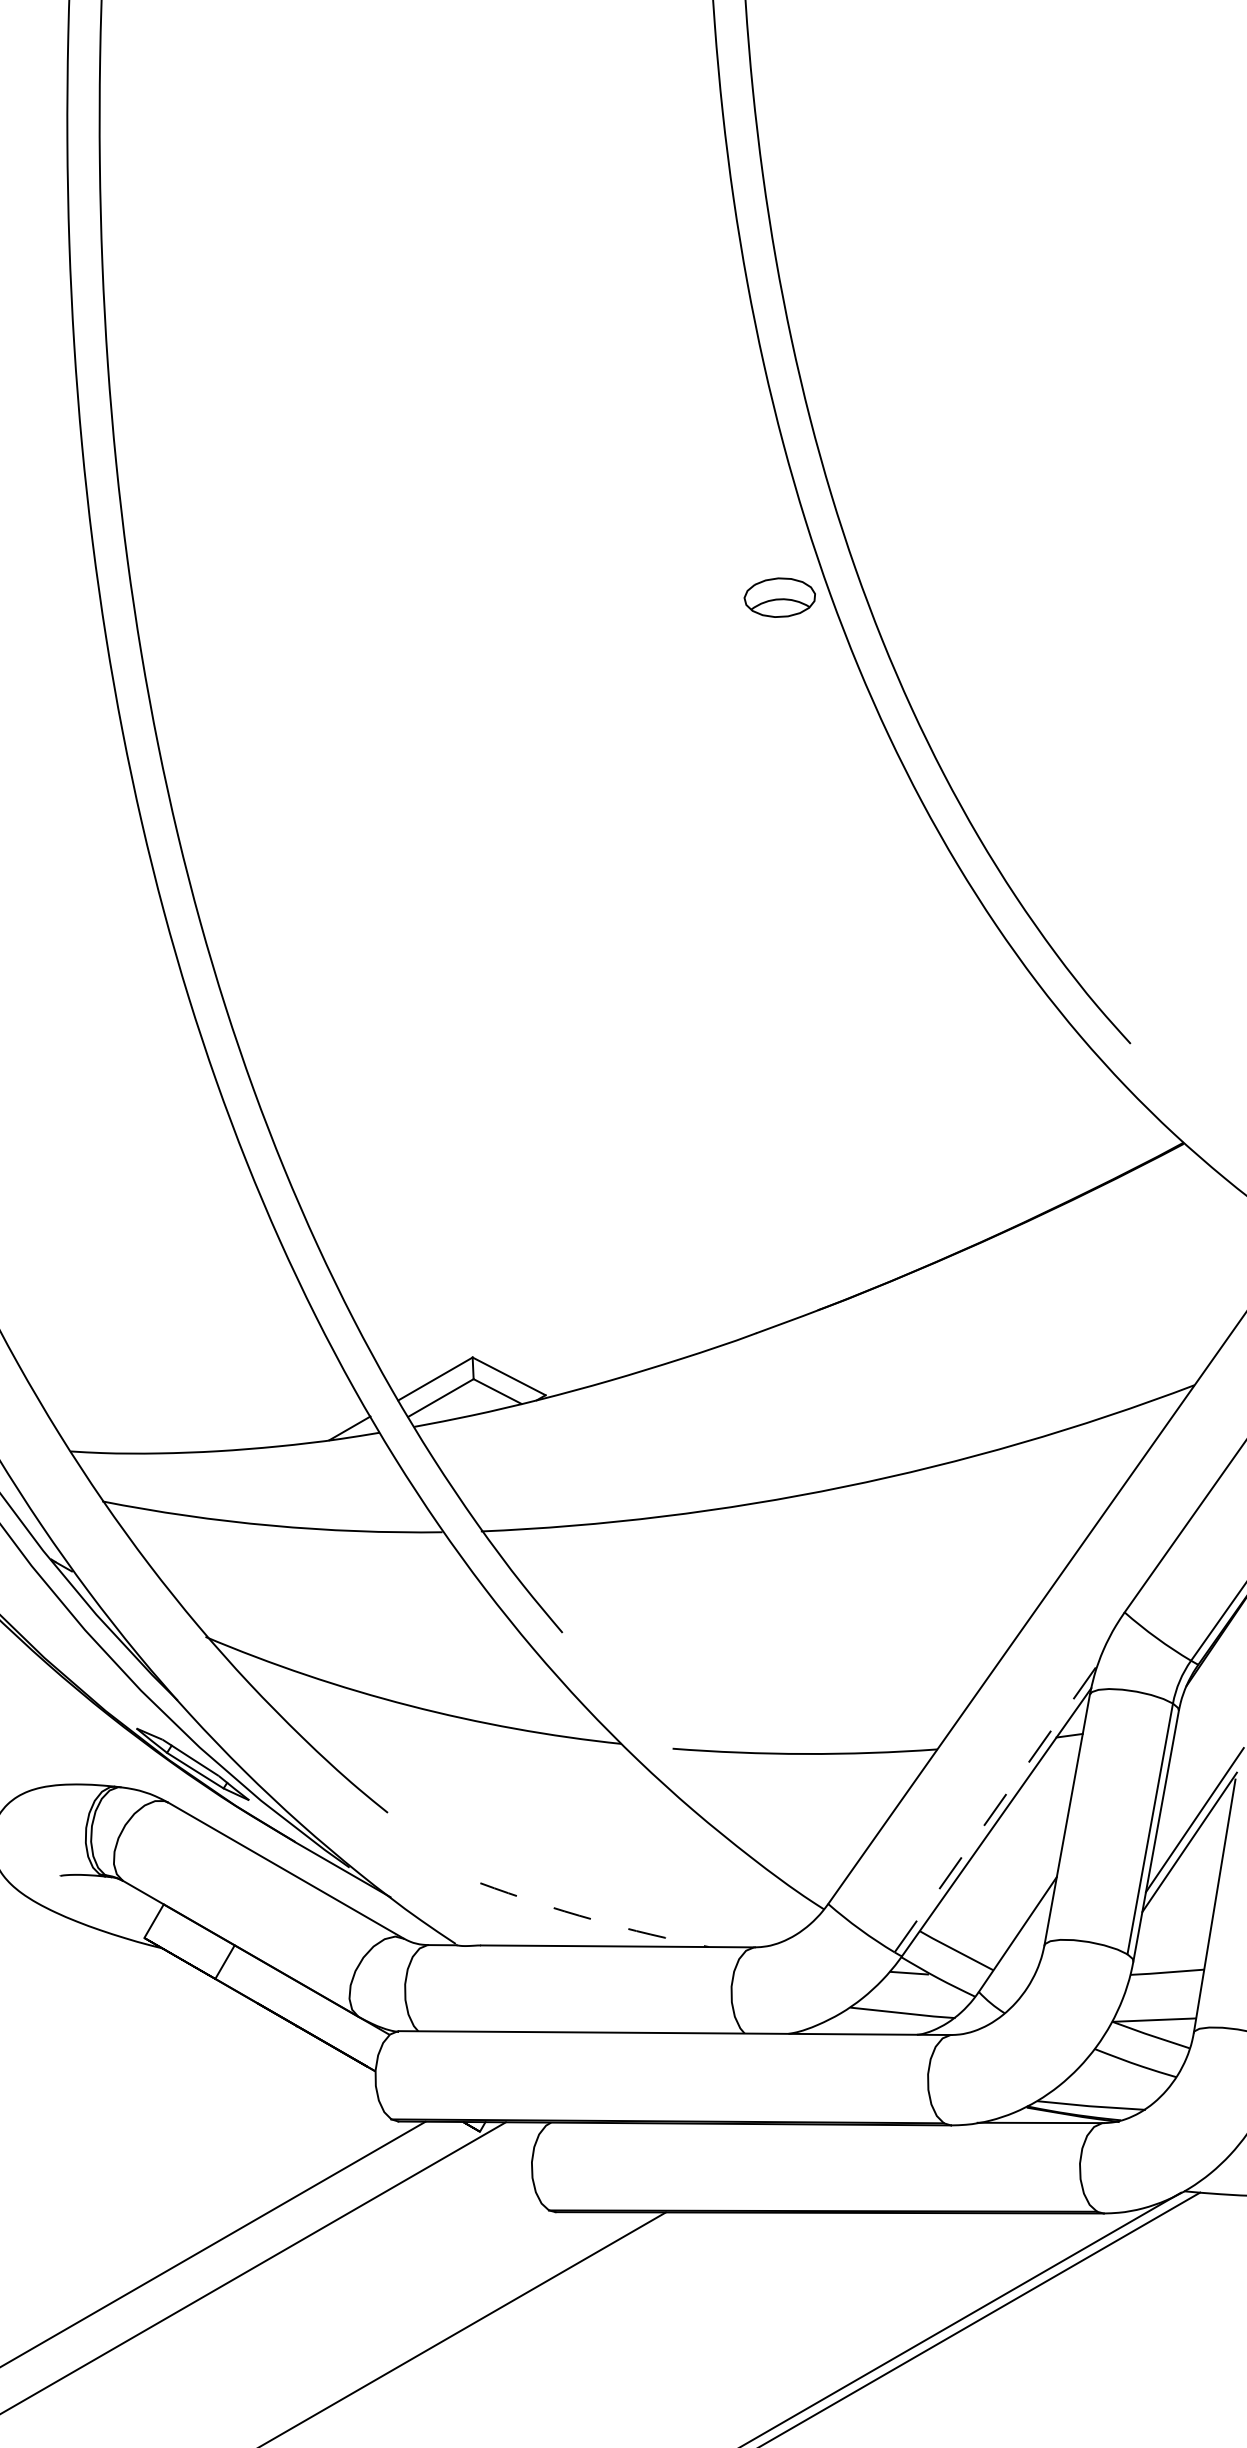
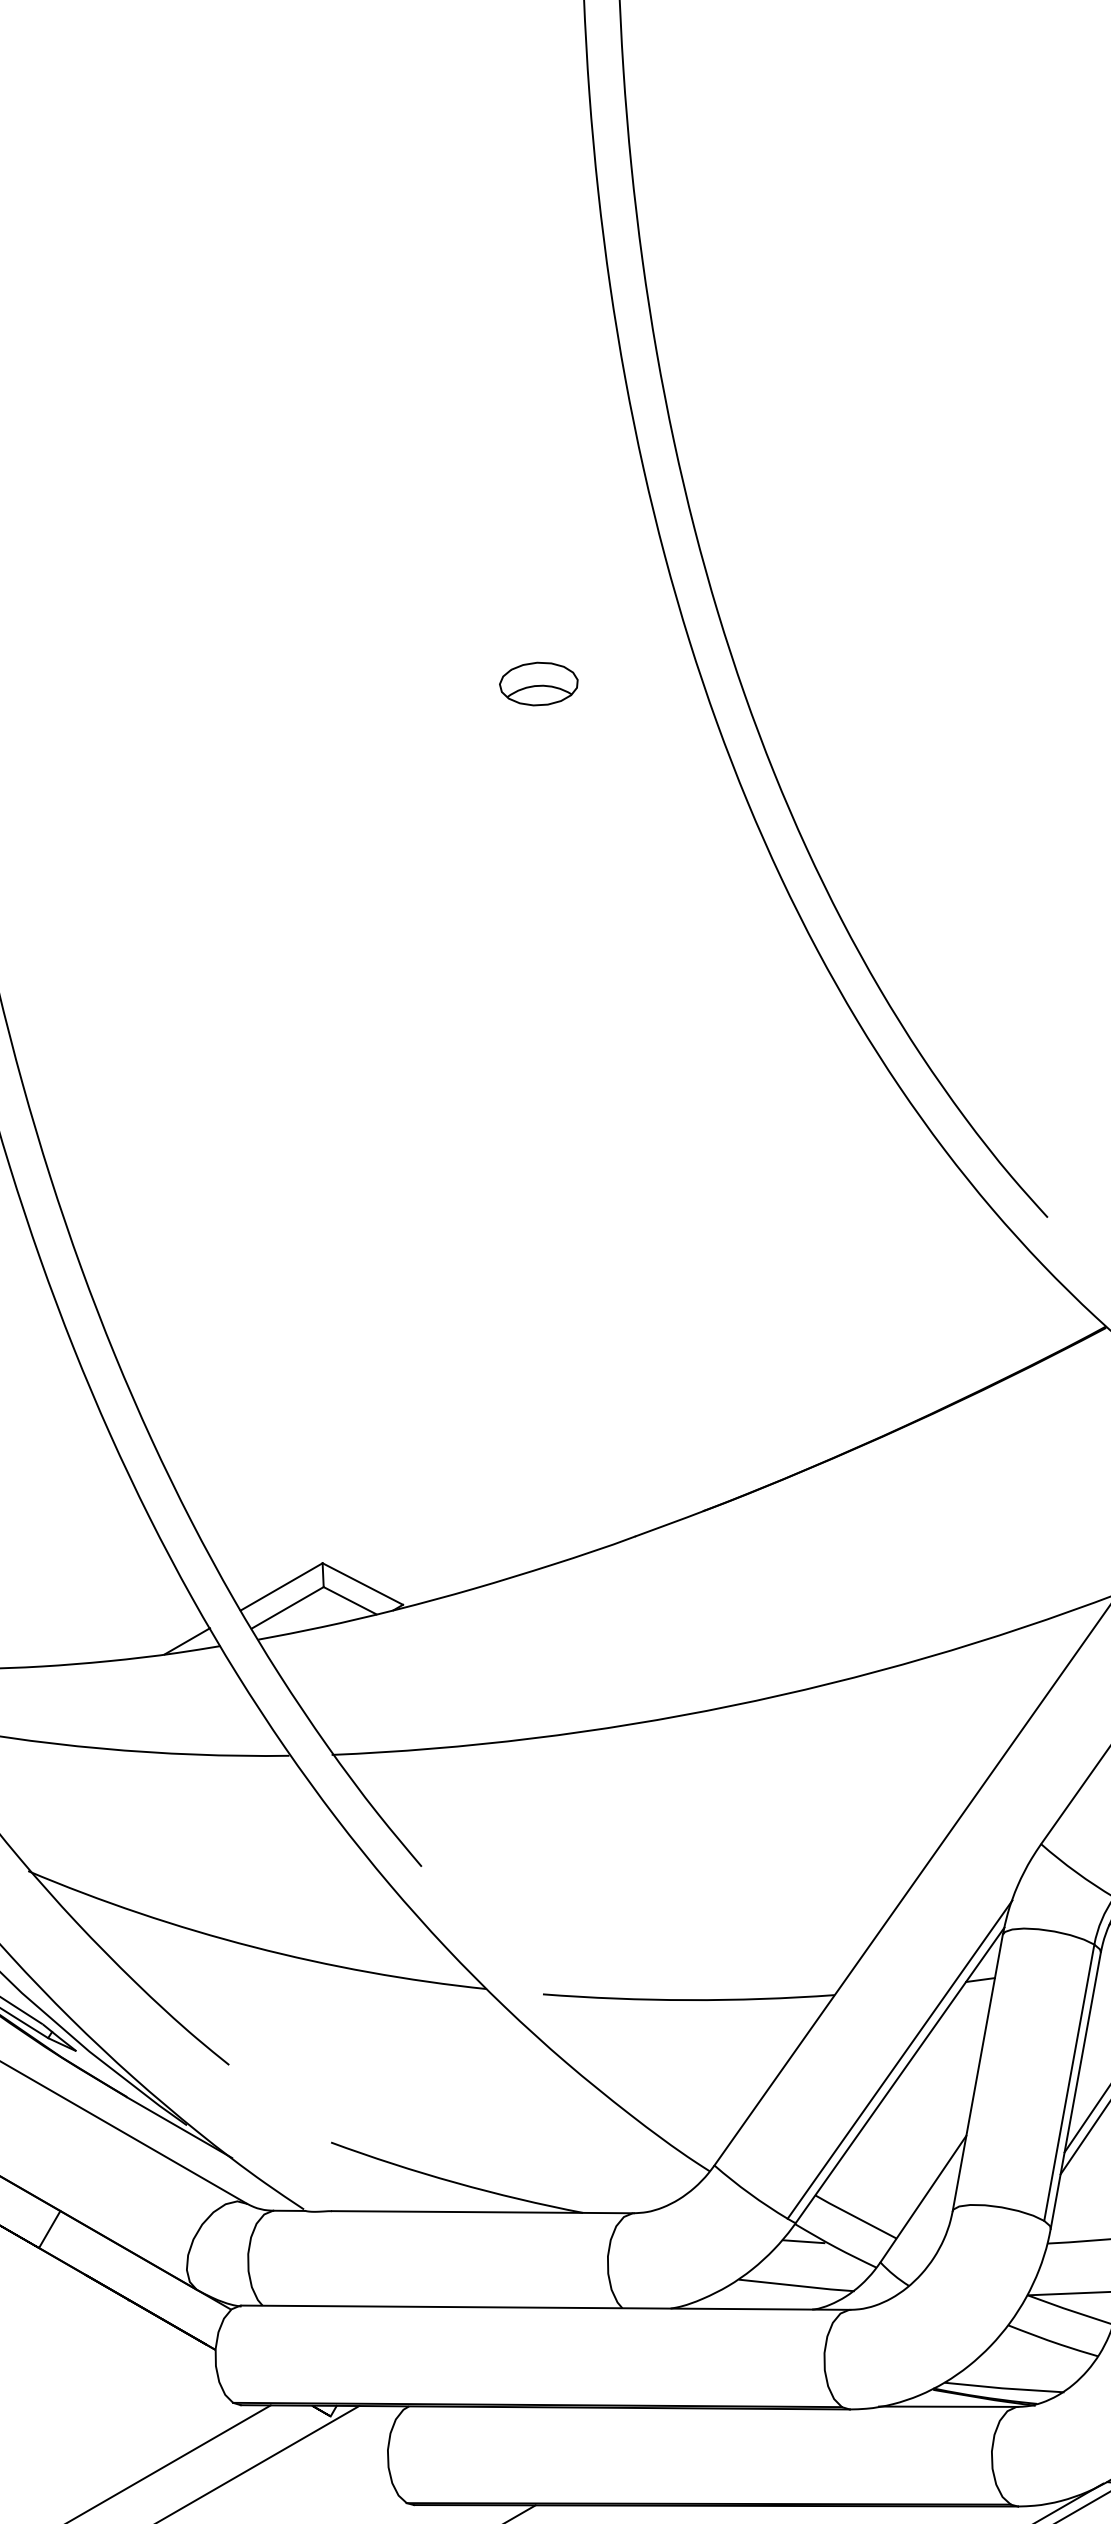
part: (779, 597) -> (538, 683), moved
line: (996, 1807) -> (899, 2059), dashed -> solid
arc: (593, 1919) -> (455, 2182), dashed -> solid

